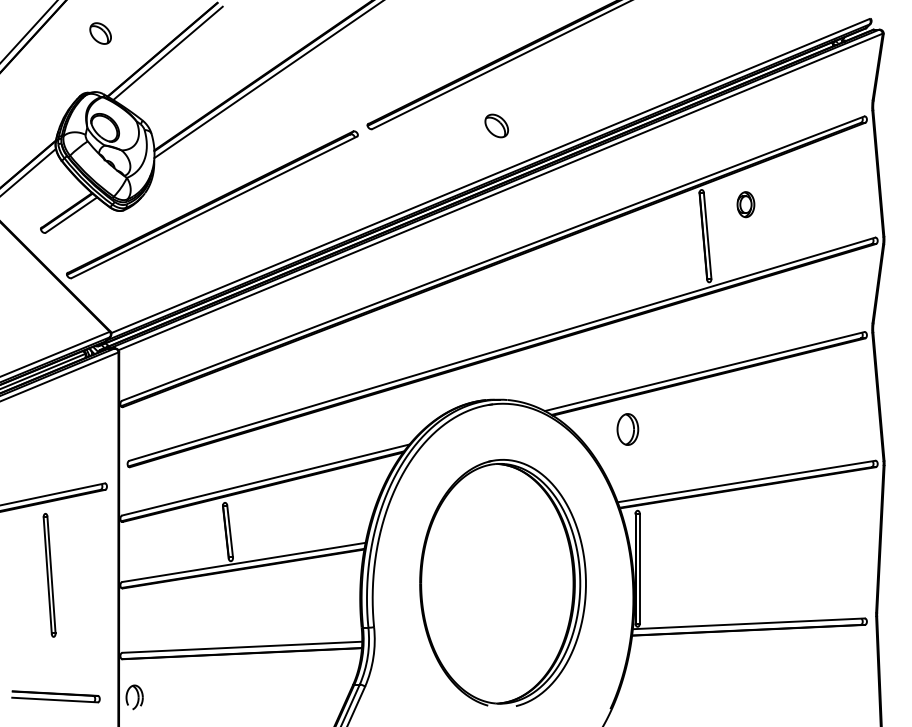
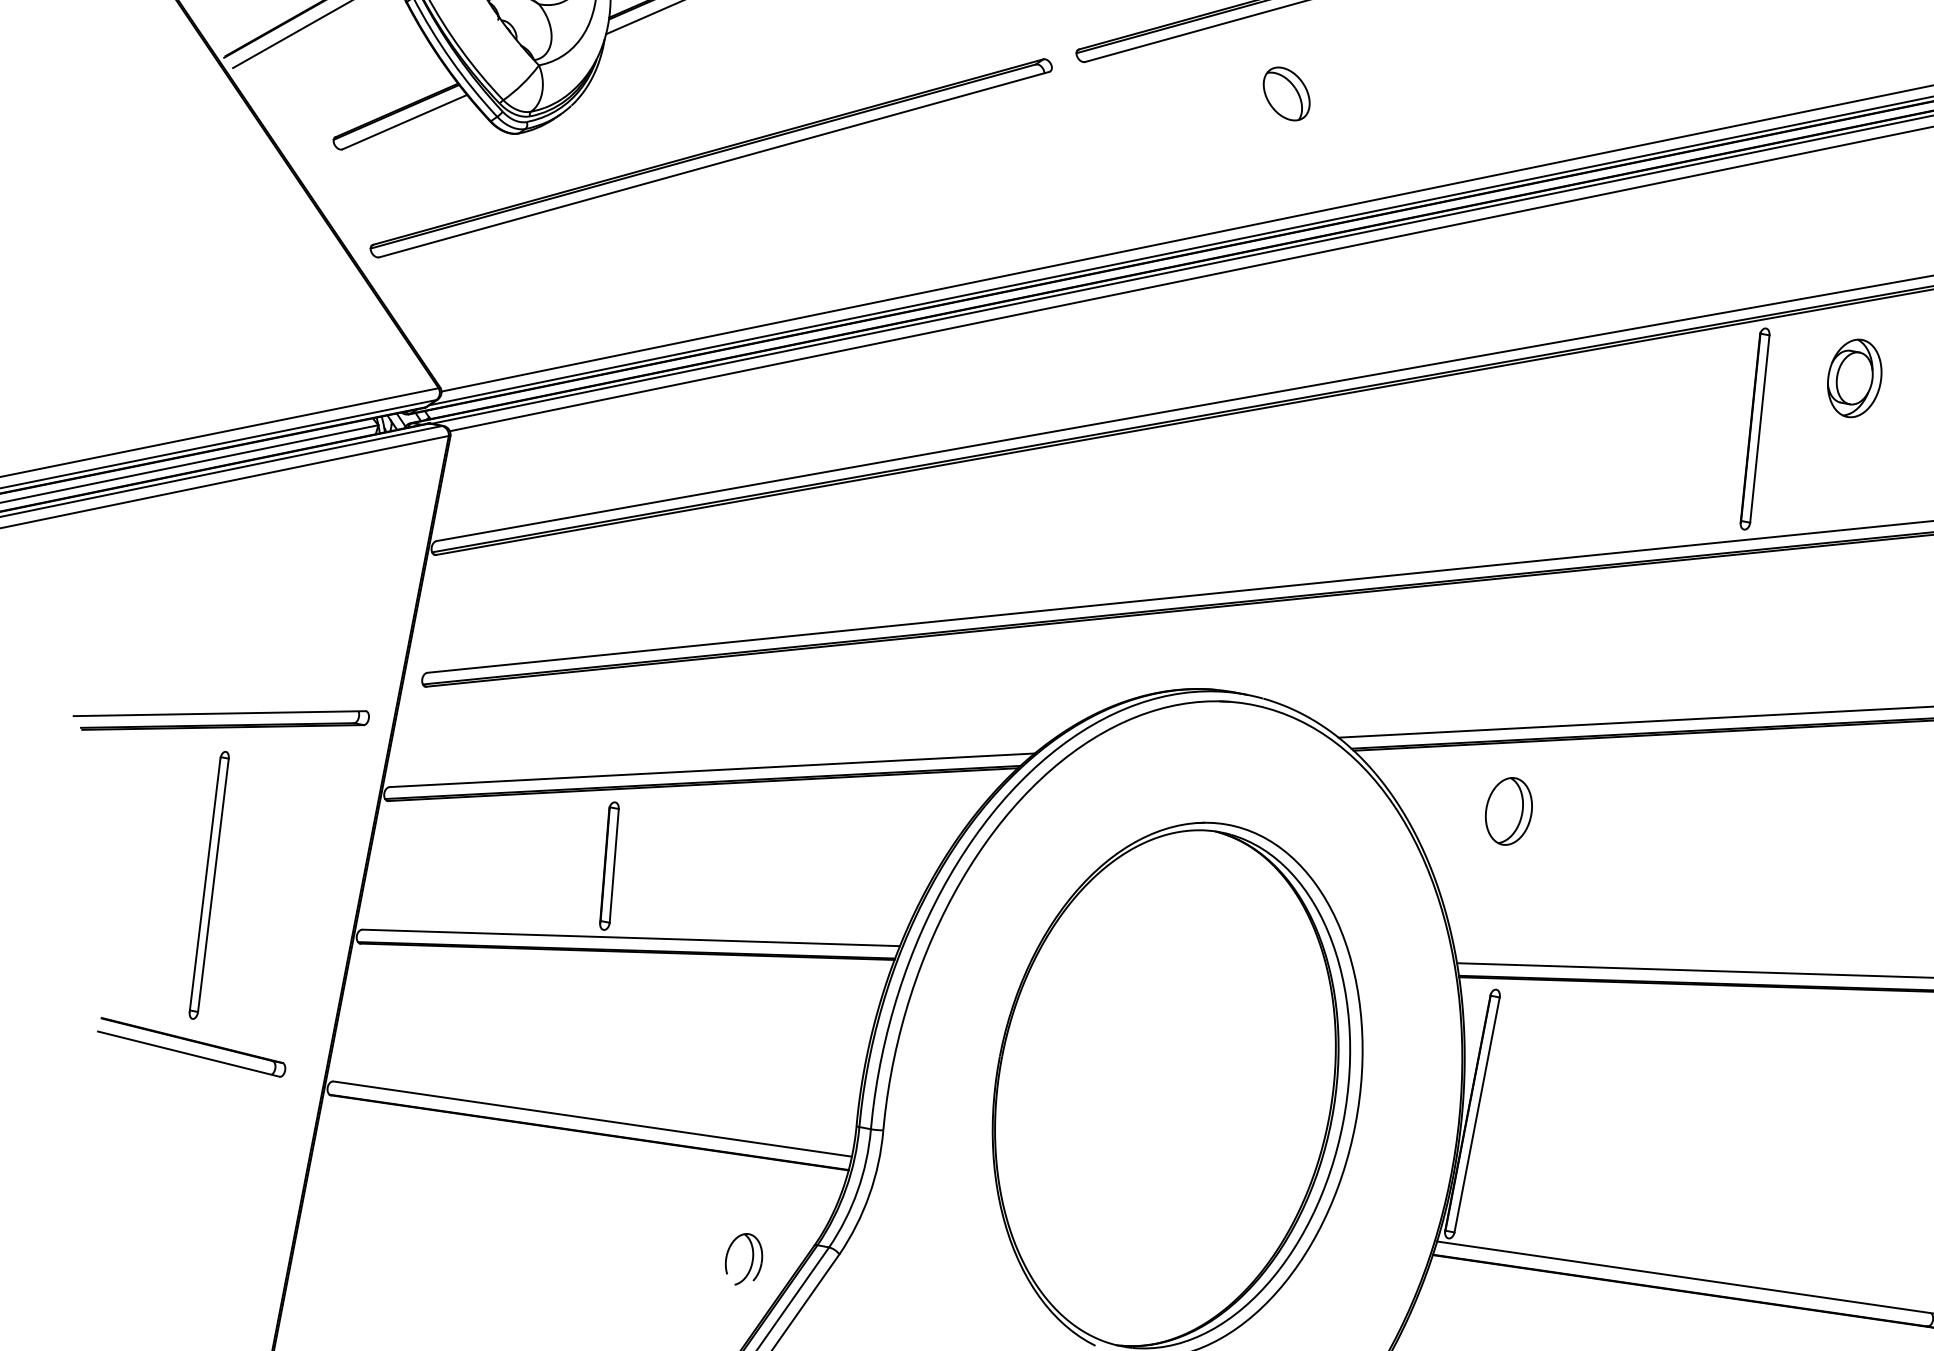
part: (496, 125) -> (1286, 92), moved
part: (745, 204) -> (1853, 377), size x1.43
part: (55, 696) -> (191, 1046), moved
part: (134, 697) -> (743, 1259), moved

